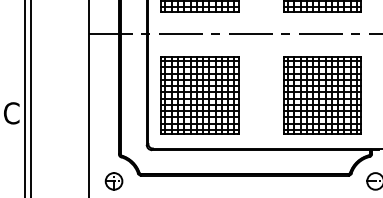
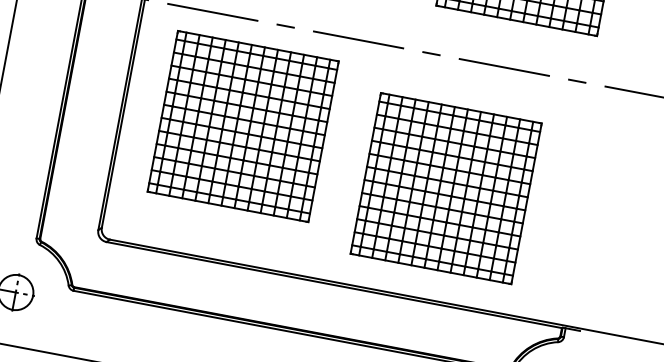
part: (199, 95) -> (242, 126), moved
part: (322, 95) -> (446, 188), moved

